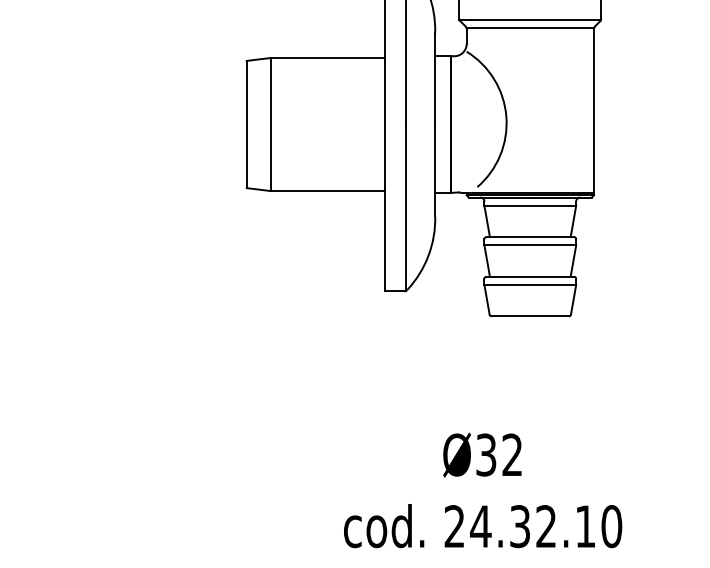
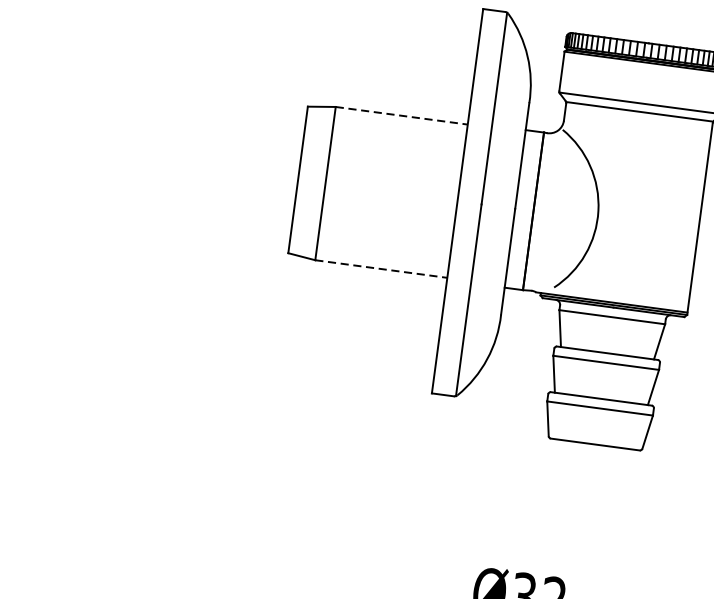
line: (328, 58) -> (402, 116), solid -> dashed
line: (328, 191) -> (381, 269), solid -> dashed

